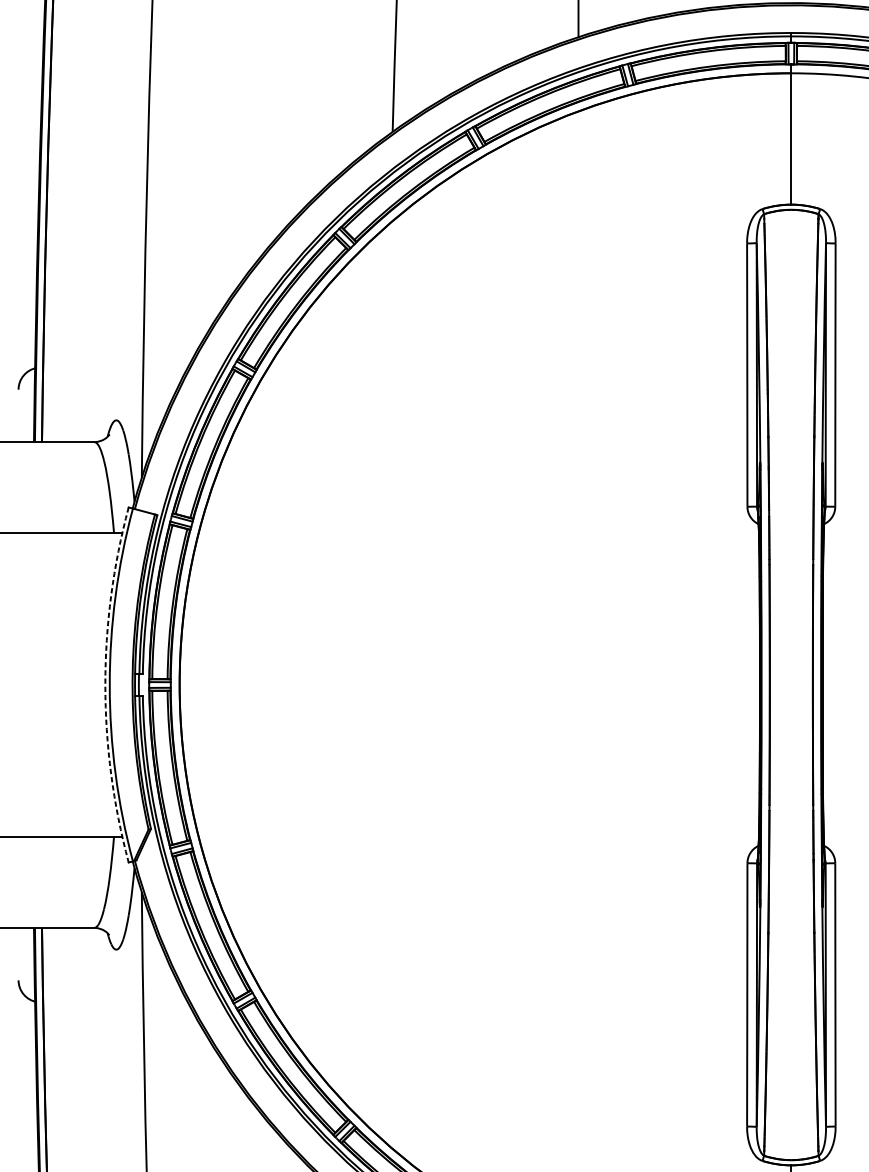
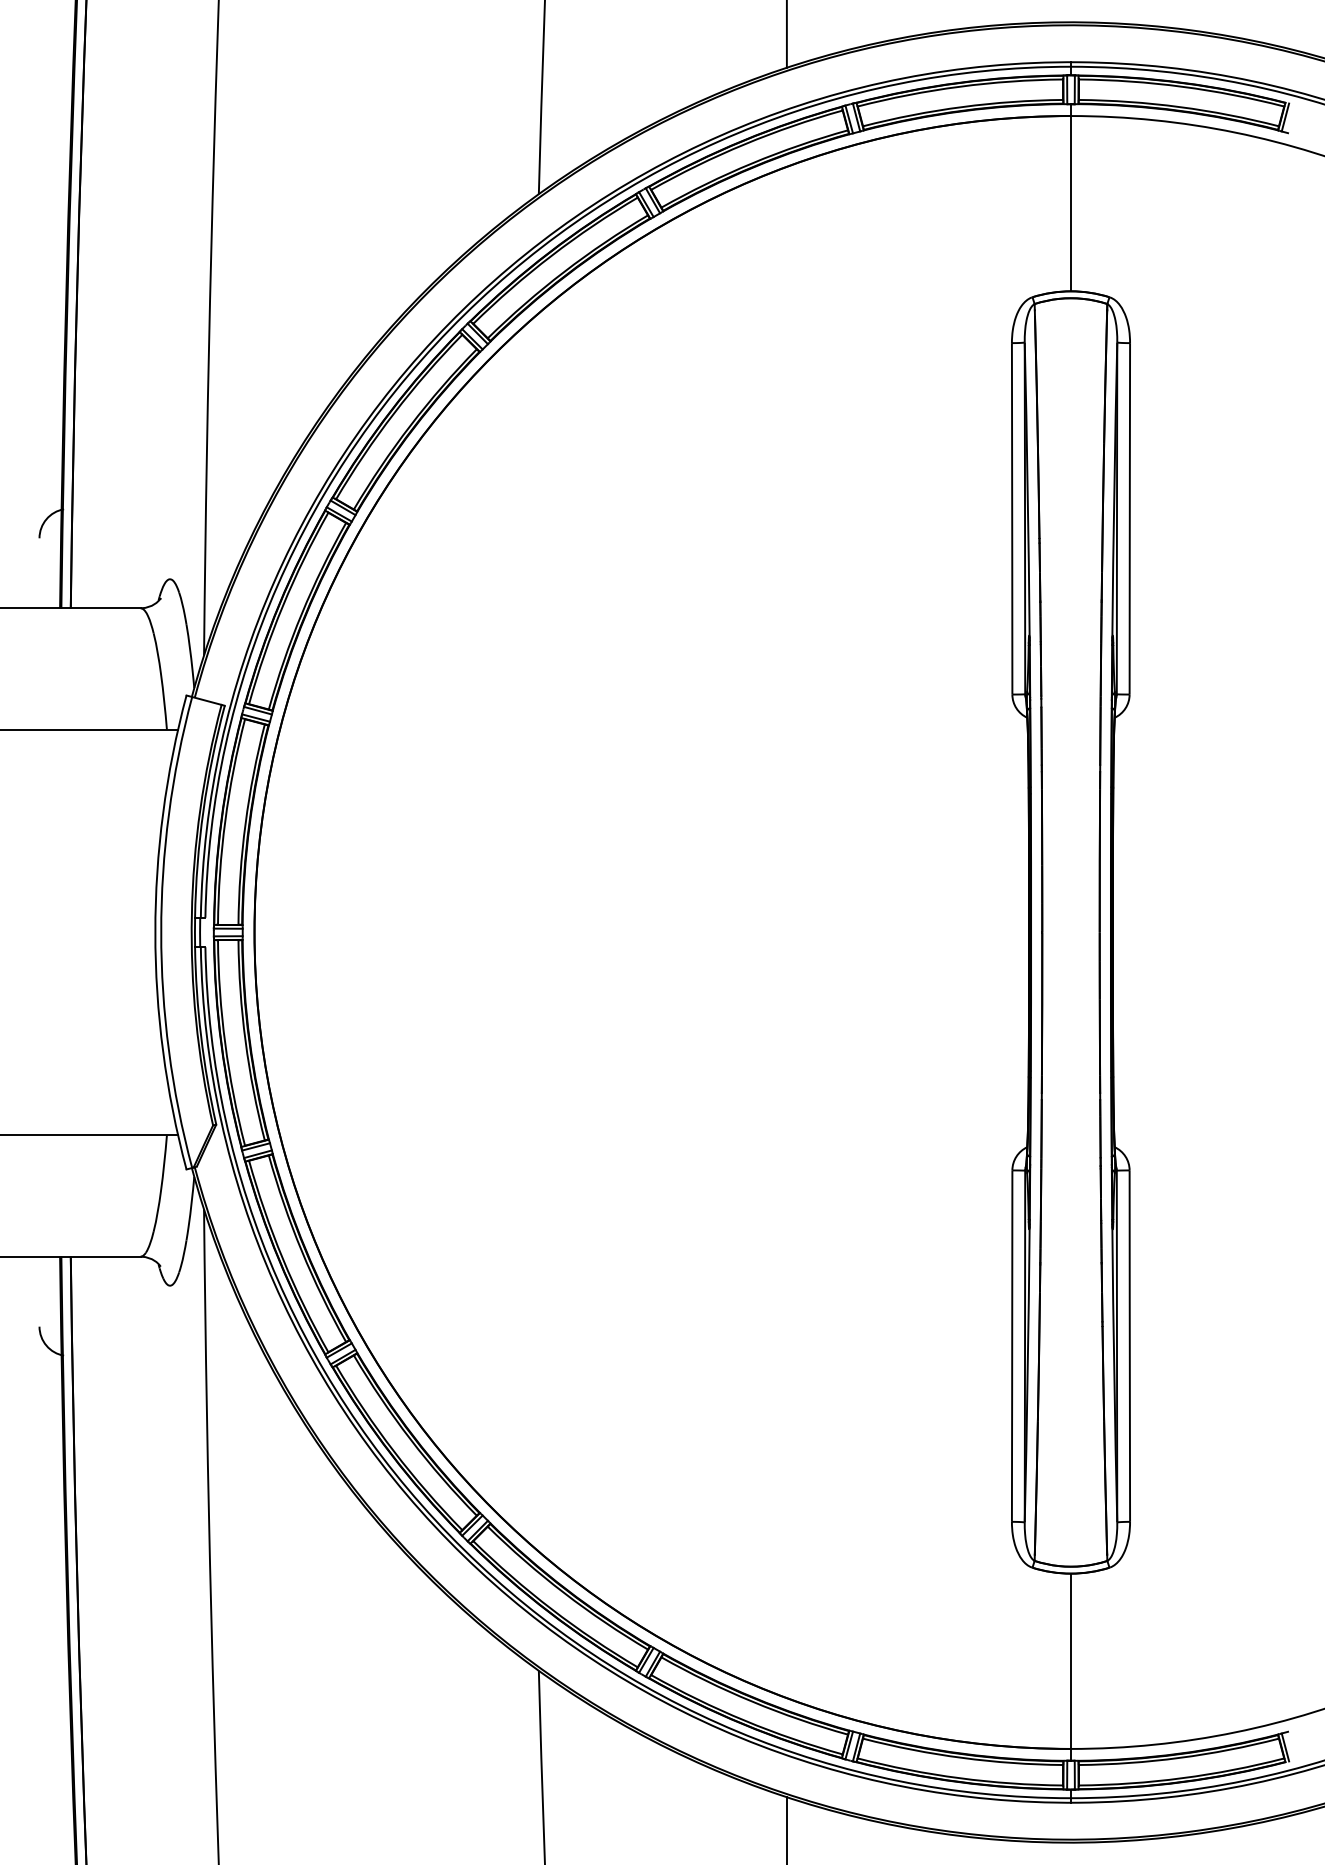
arc: (105, 685) -> (155, 932), dashed -> solid

